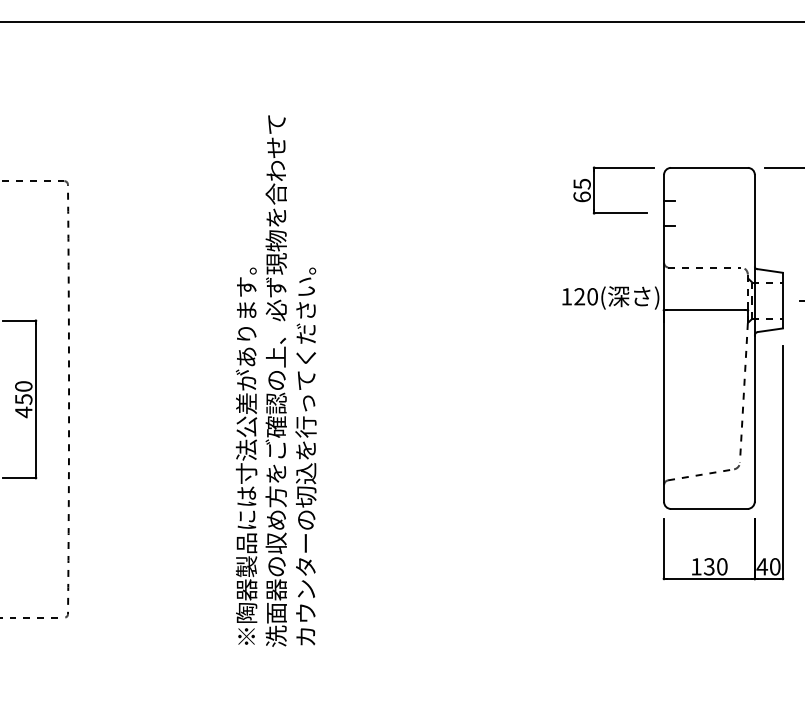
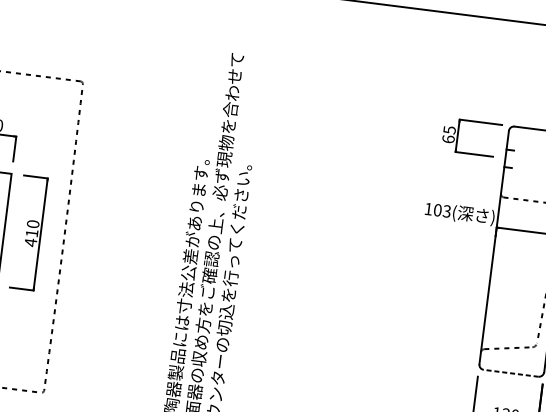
text: (585, 296) -> (441, 210), 120( -> 103(
text: (23, 399) -> (31, 233), 450 -> 410
line: (708, 508) -> (510, 372), solid -> dashed

